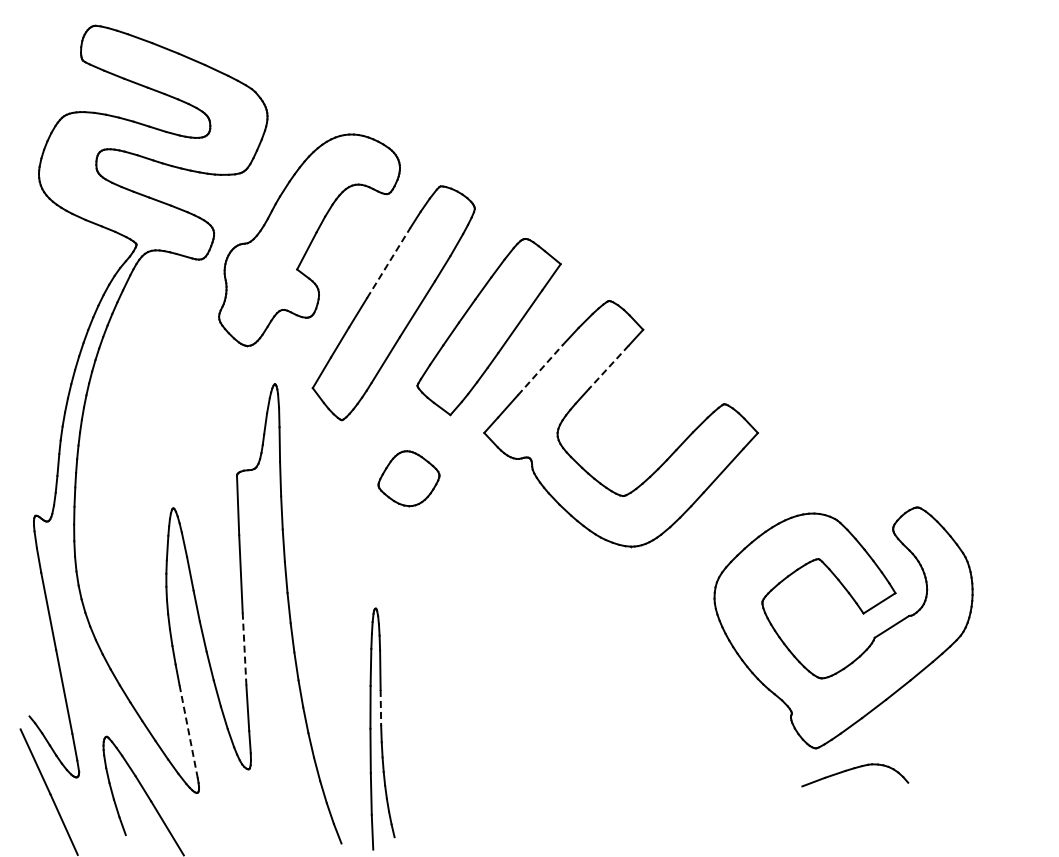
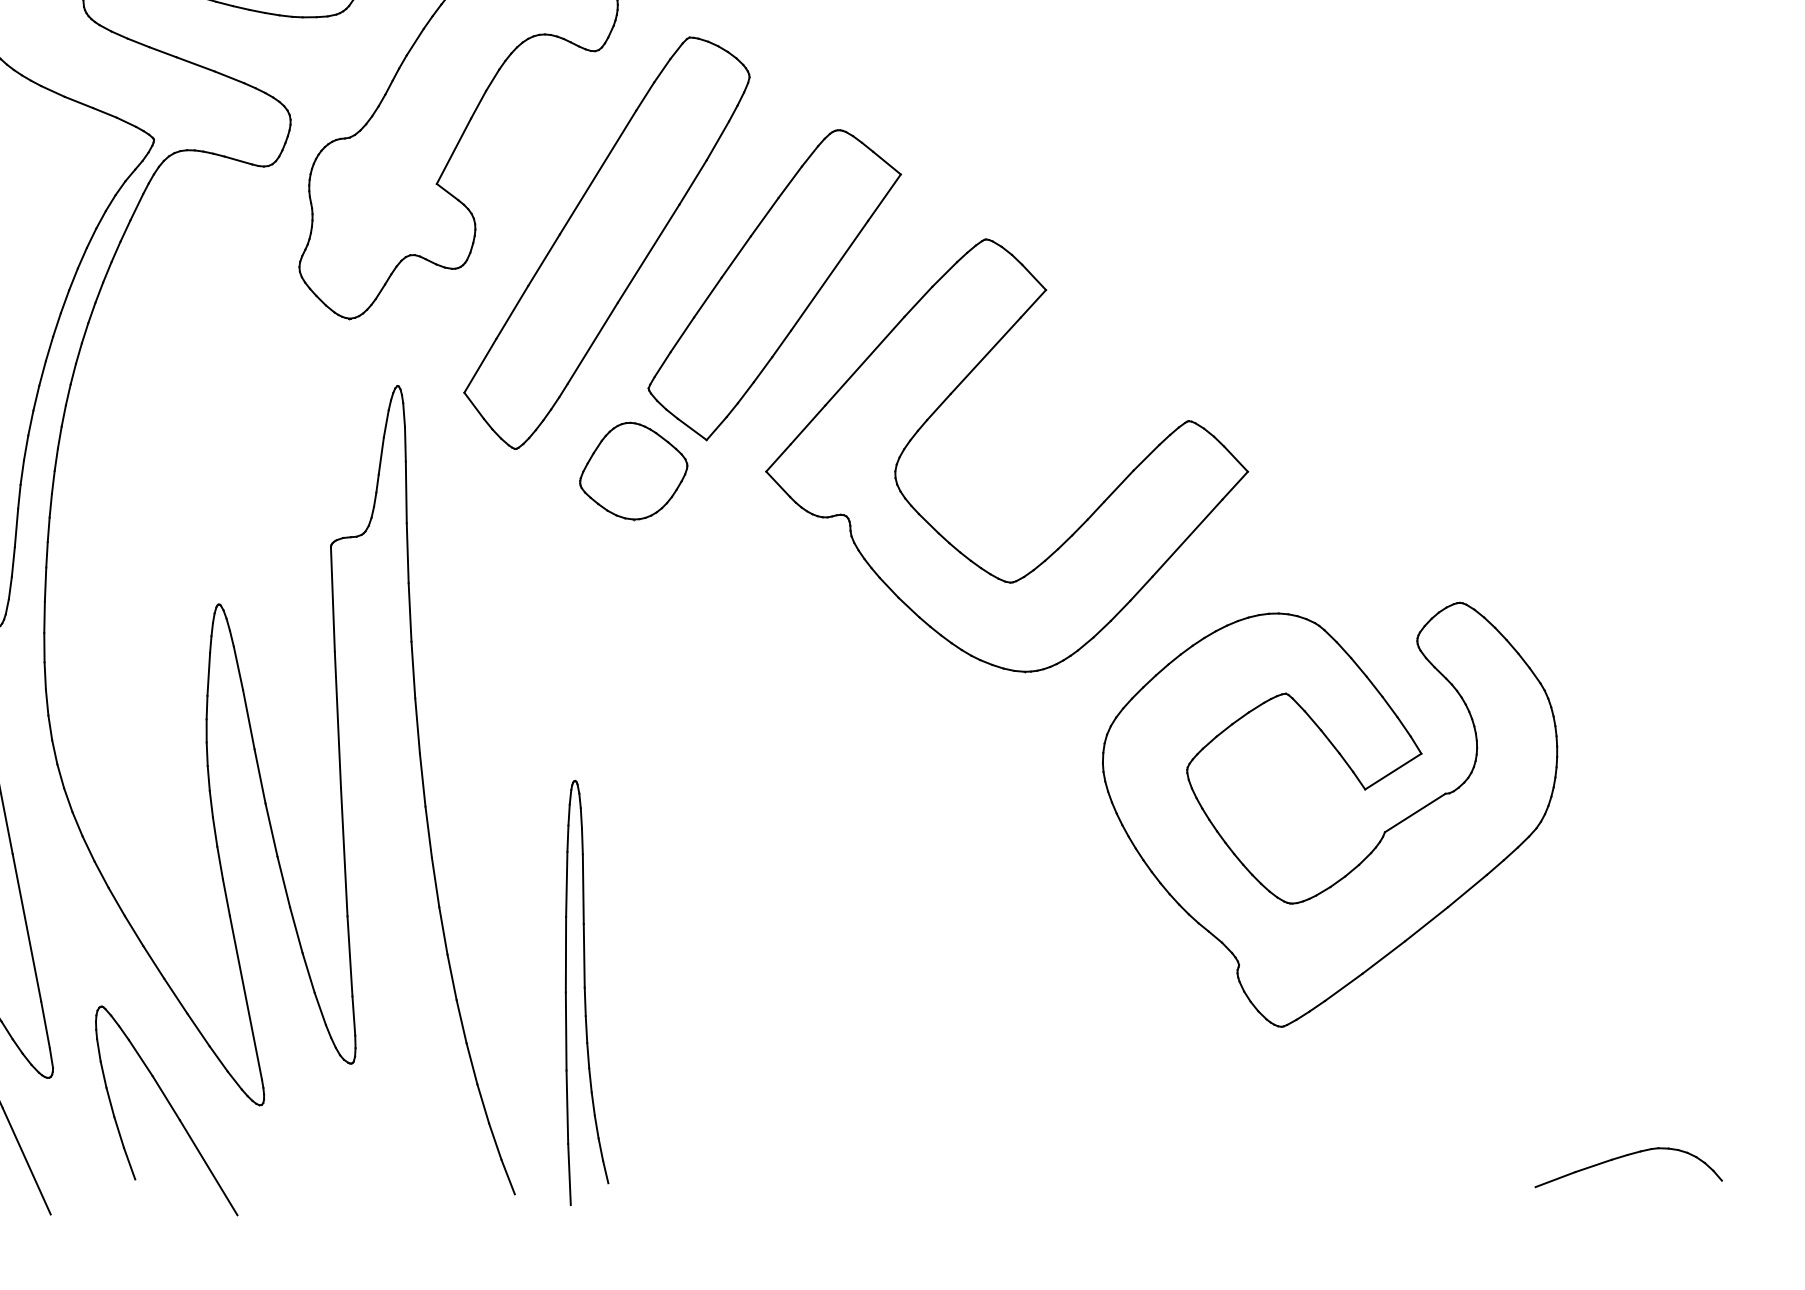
line: (388, 262) -> (597, 171), dashed -> solid
line: (608, 367) -> (984, 356), dashed -> solid
line: (540, 370) -> (865, 361), dashed -> solid
part: (408, 478) -> (632, 470), moved
part: (861, 612) -> (1361, 787), moved
line: (244, 648) -> (344, 851), dashed -> solid
line: (380, 708) -> (583, 956), dashed -> solid
line: (188, 731) -> (245, 997), dashed -> solid
part: (854, 769) -> (1627, 1157), moved

